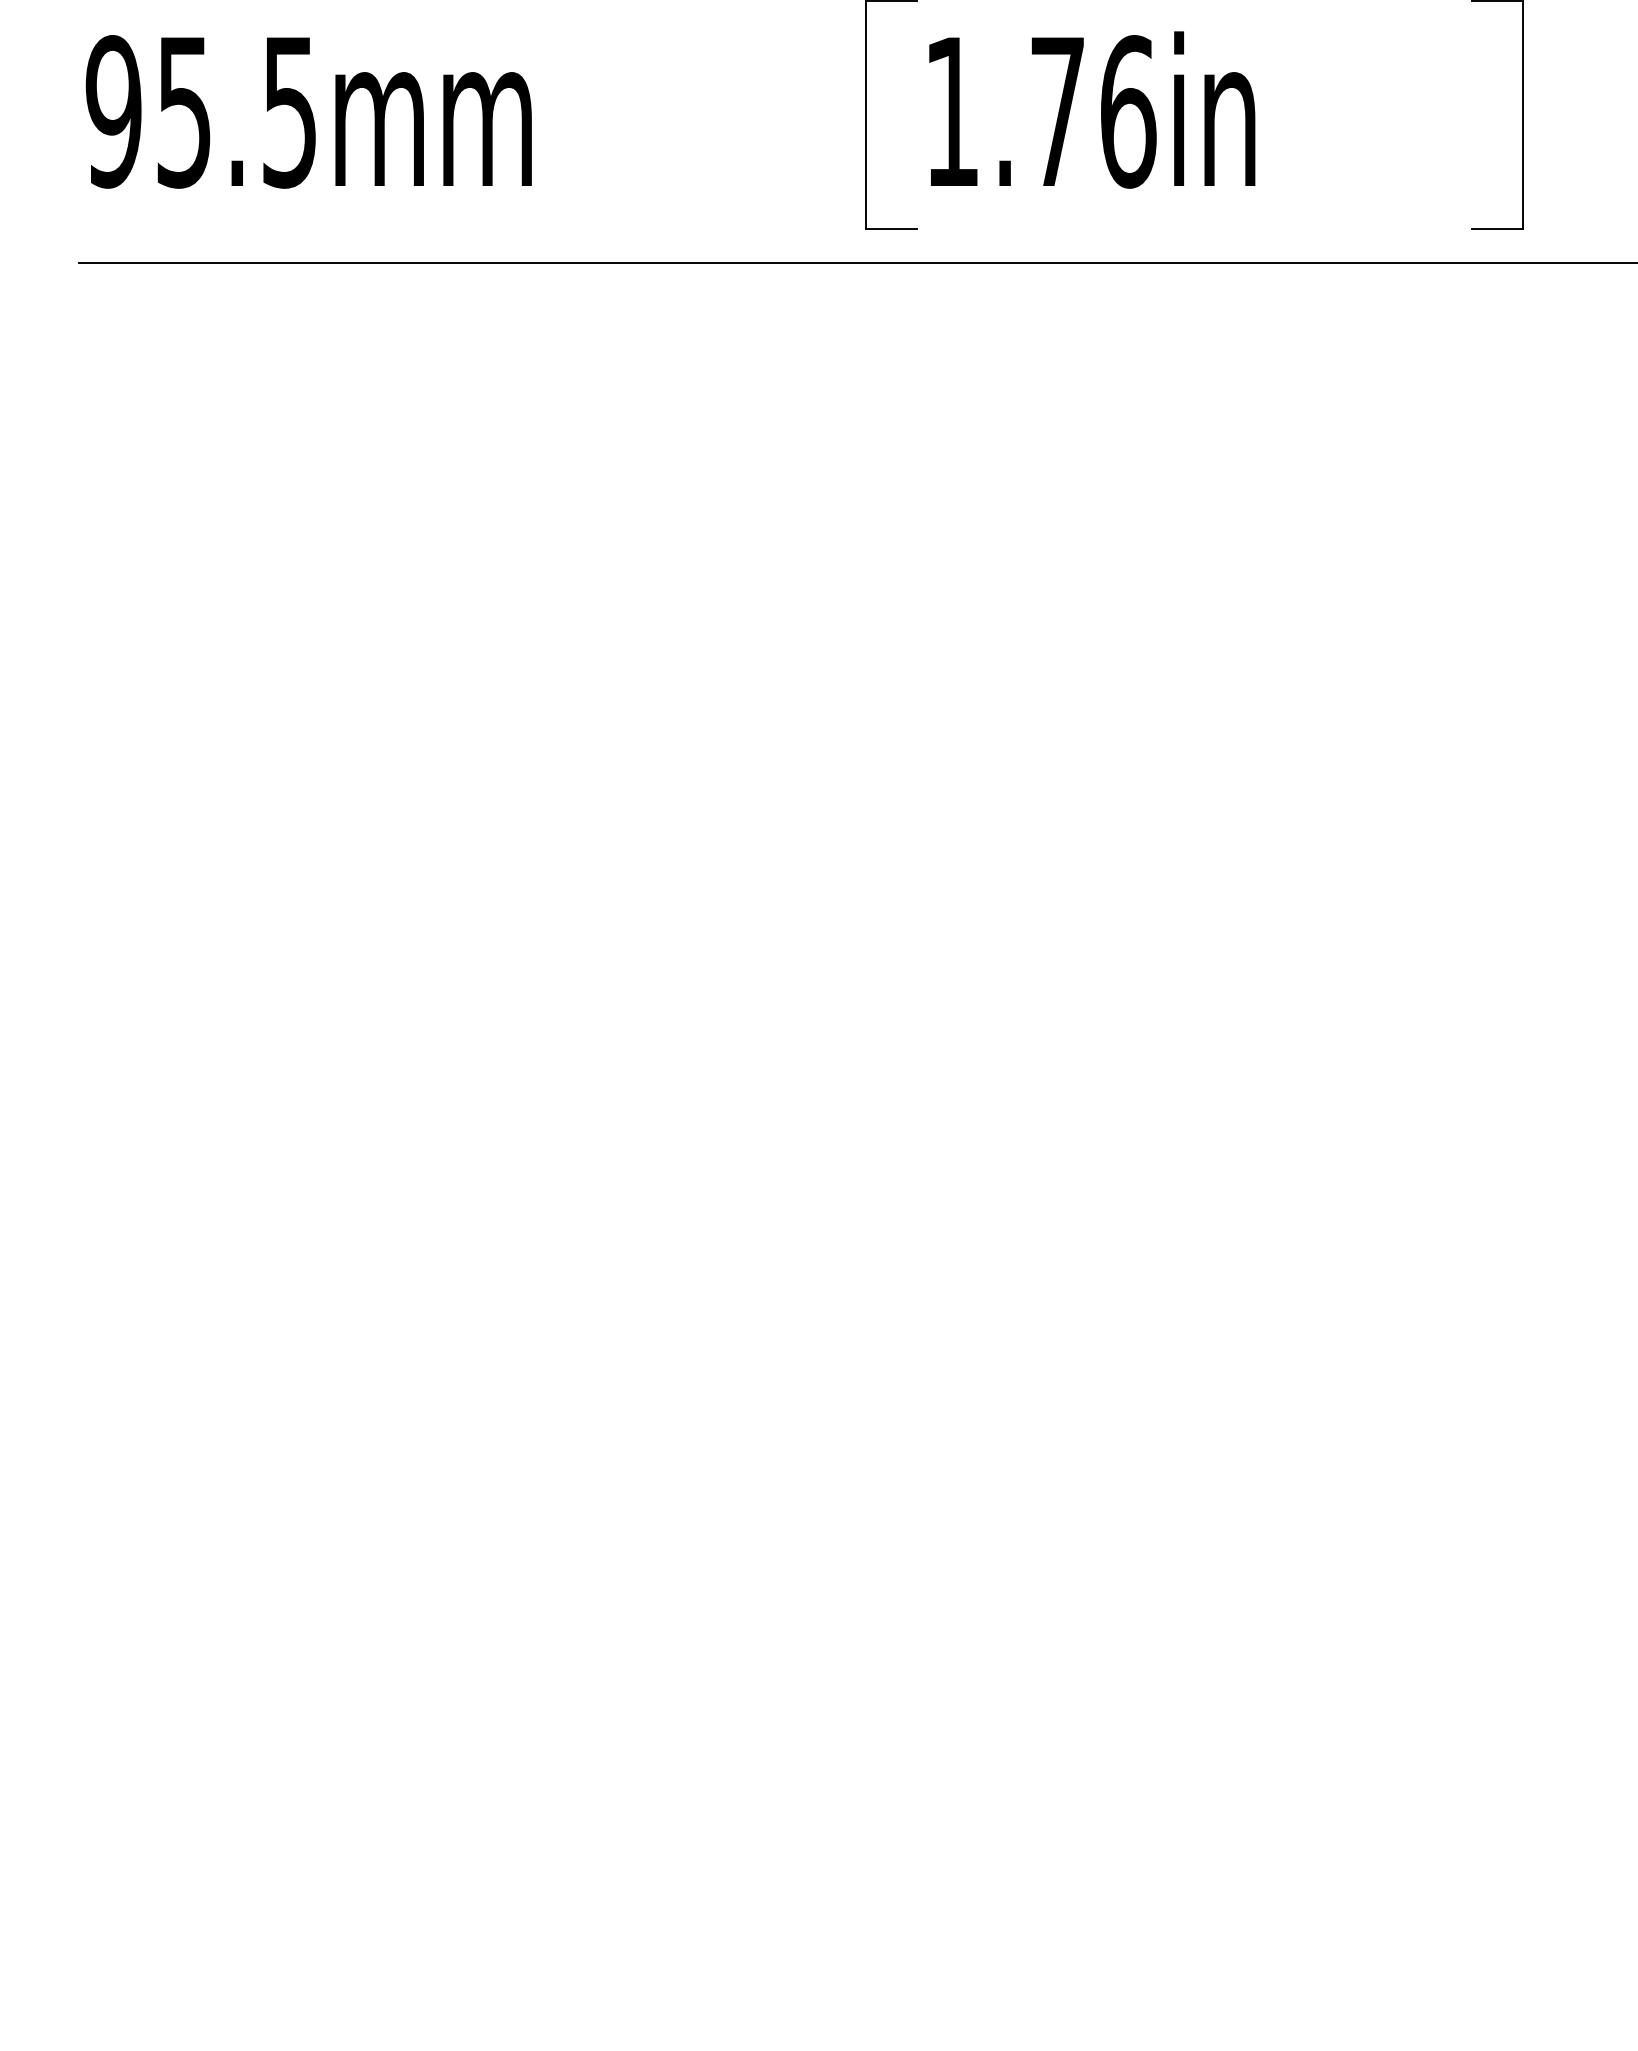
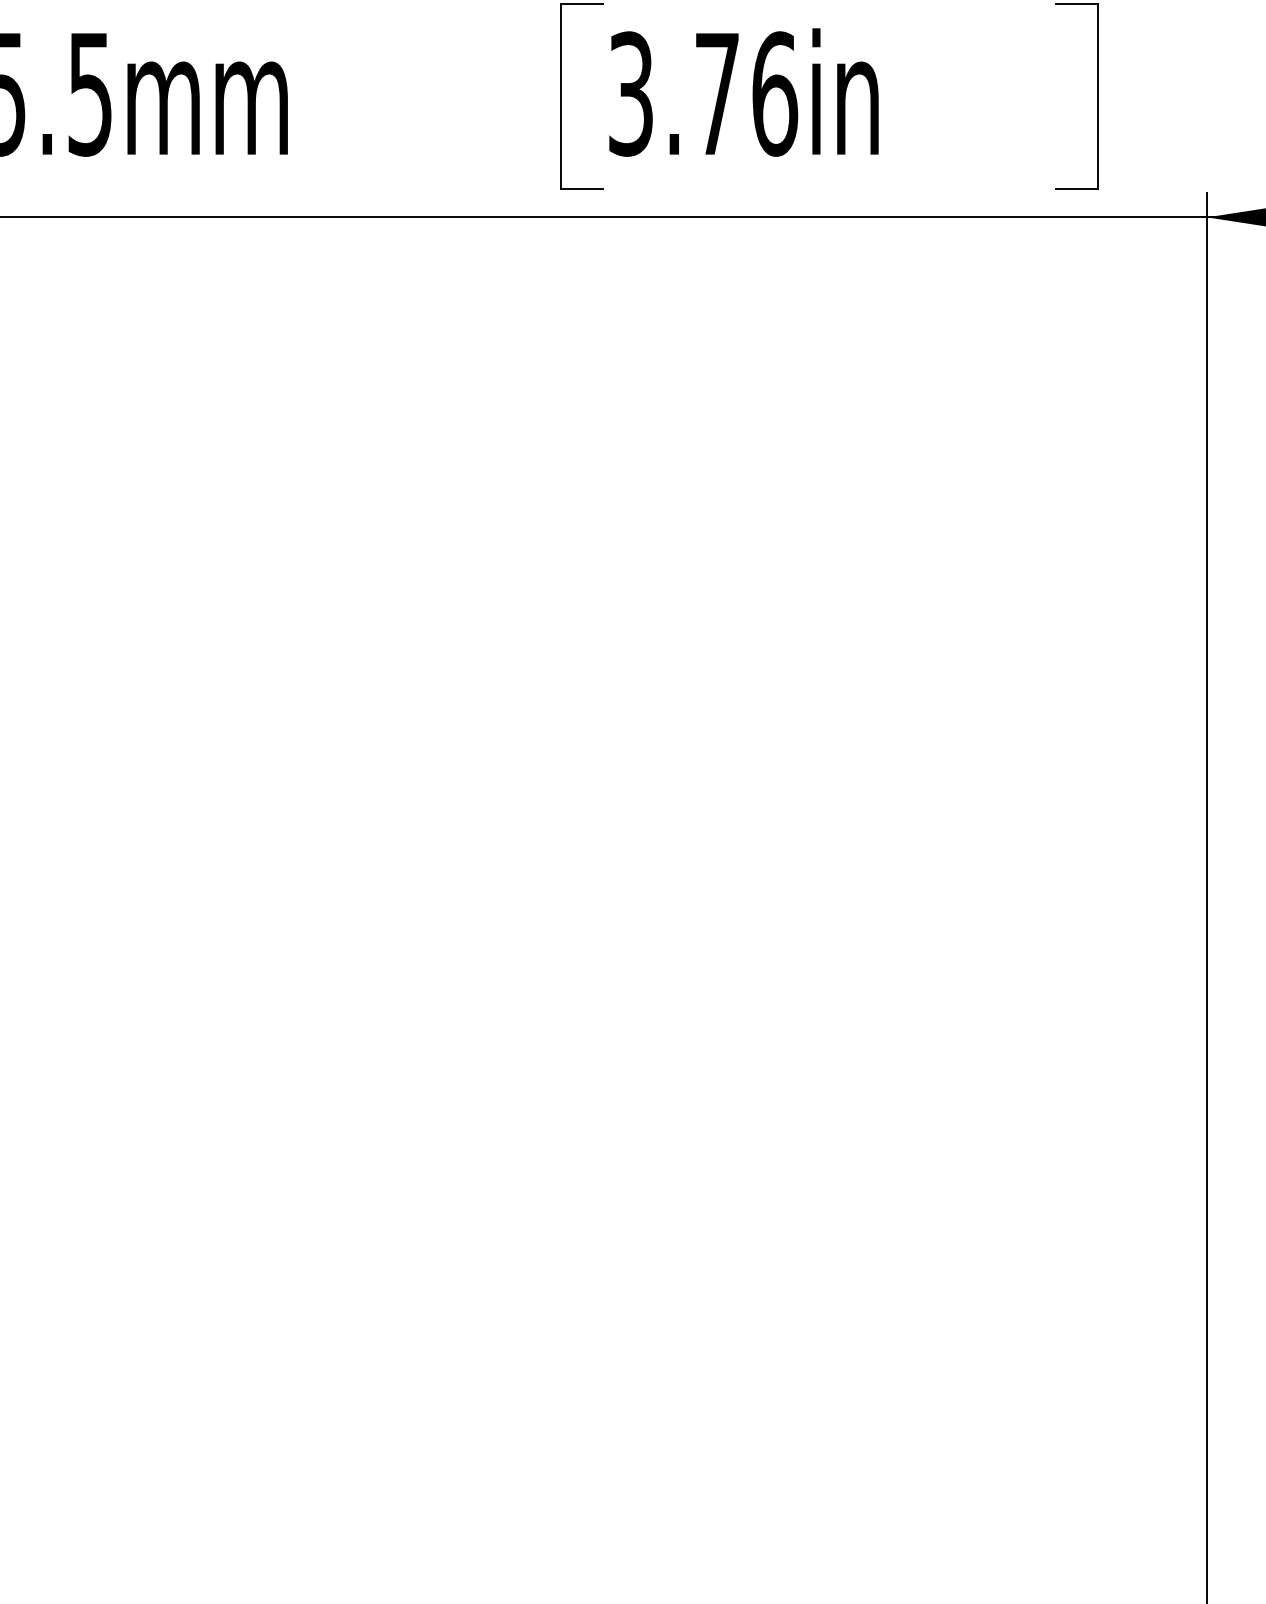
text: (951, 111) -> (630, 93), 1.76in -> 3.76in

